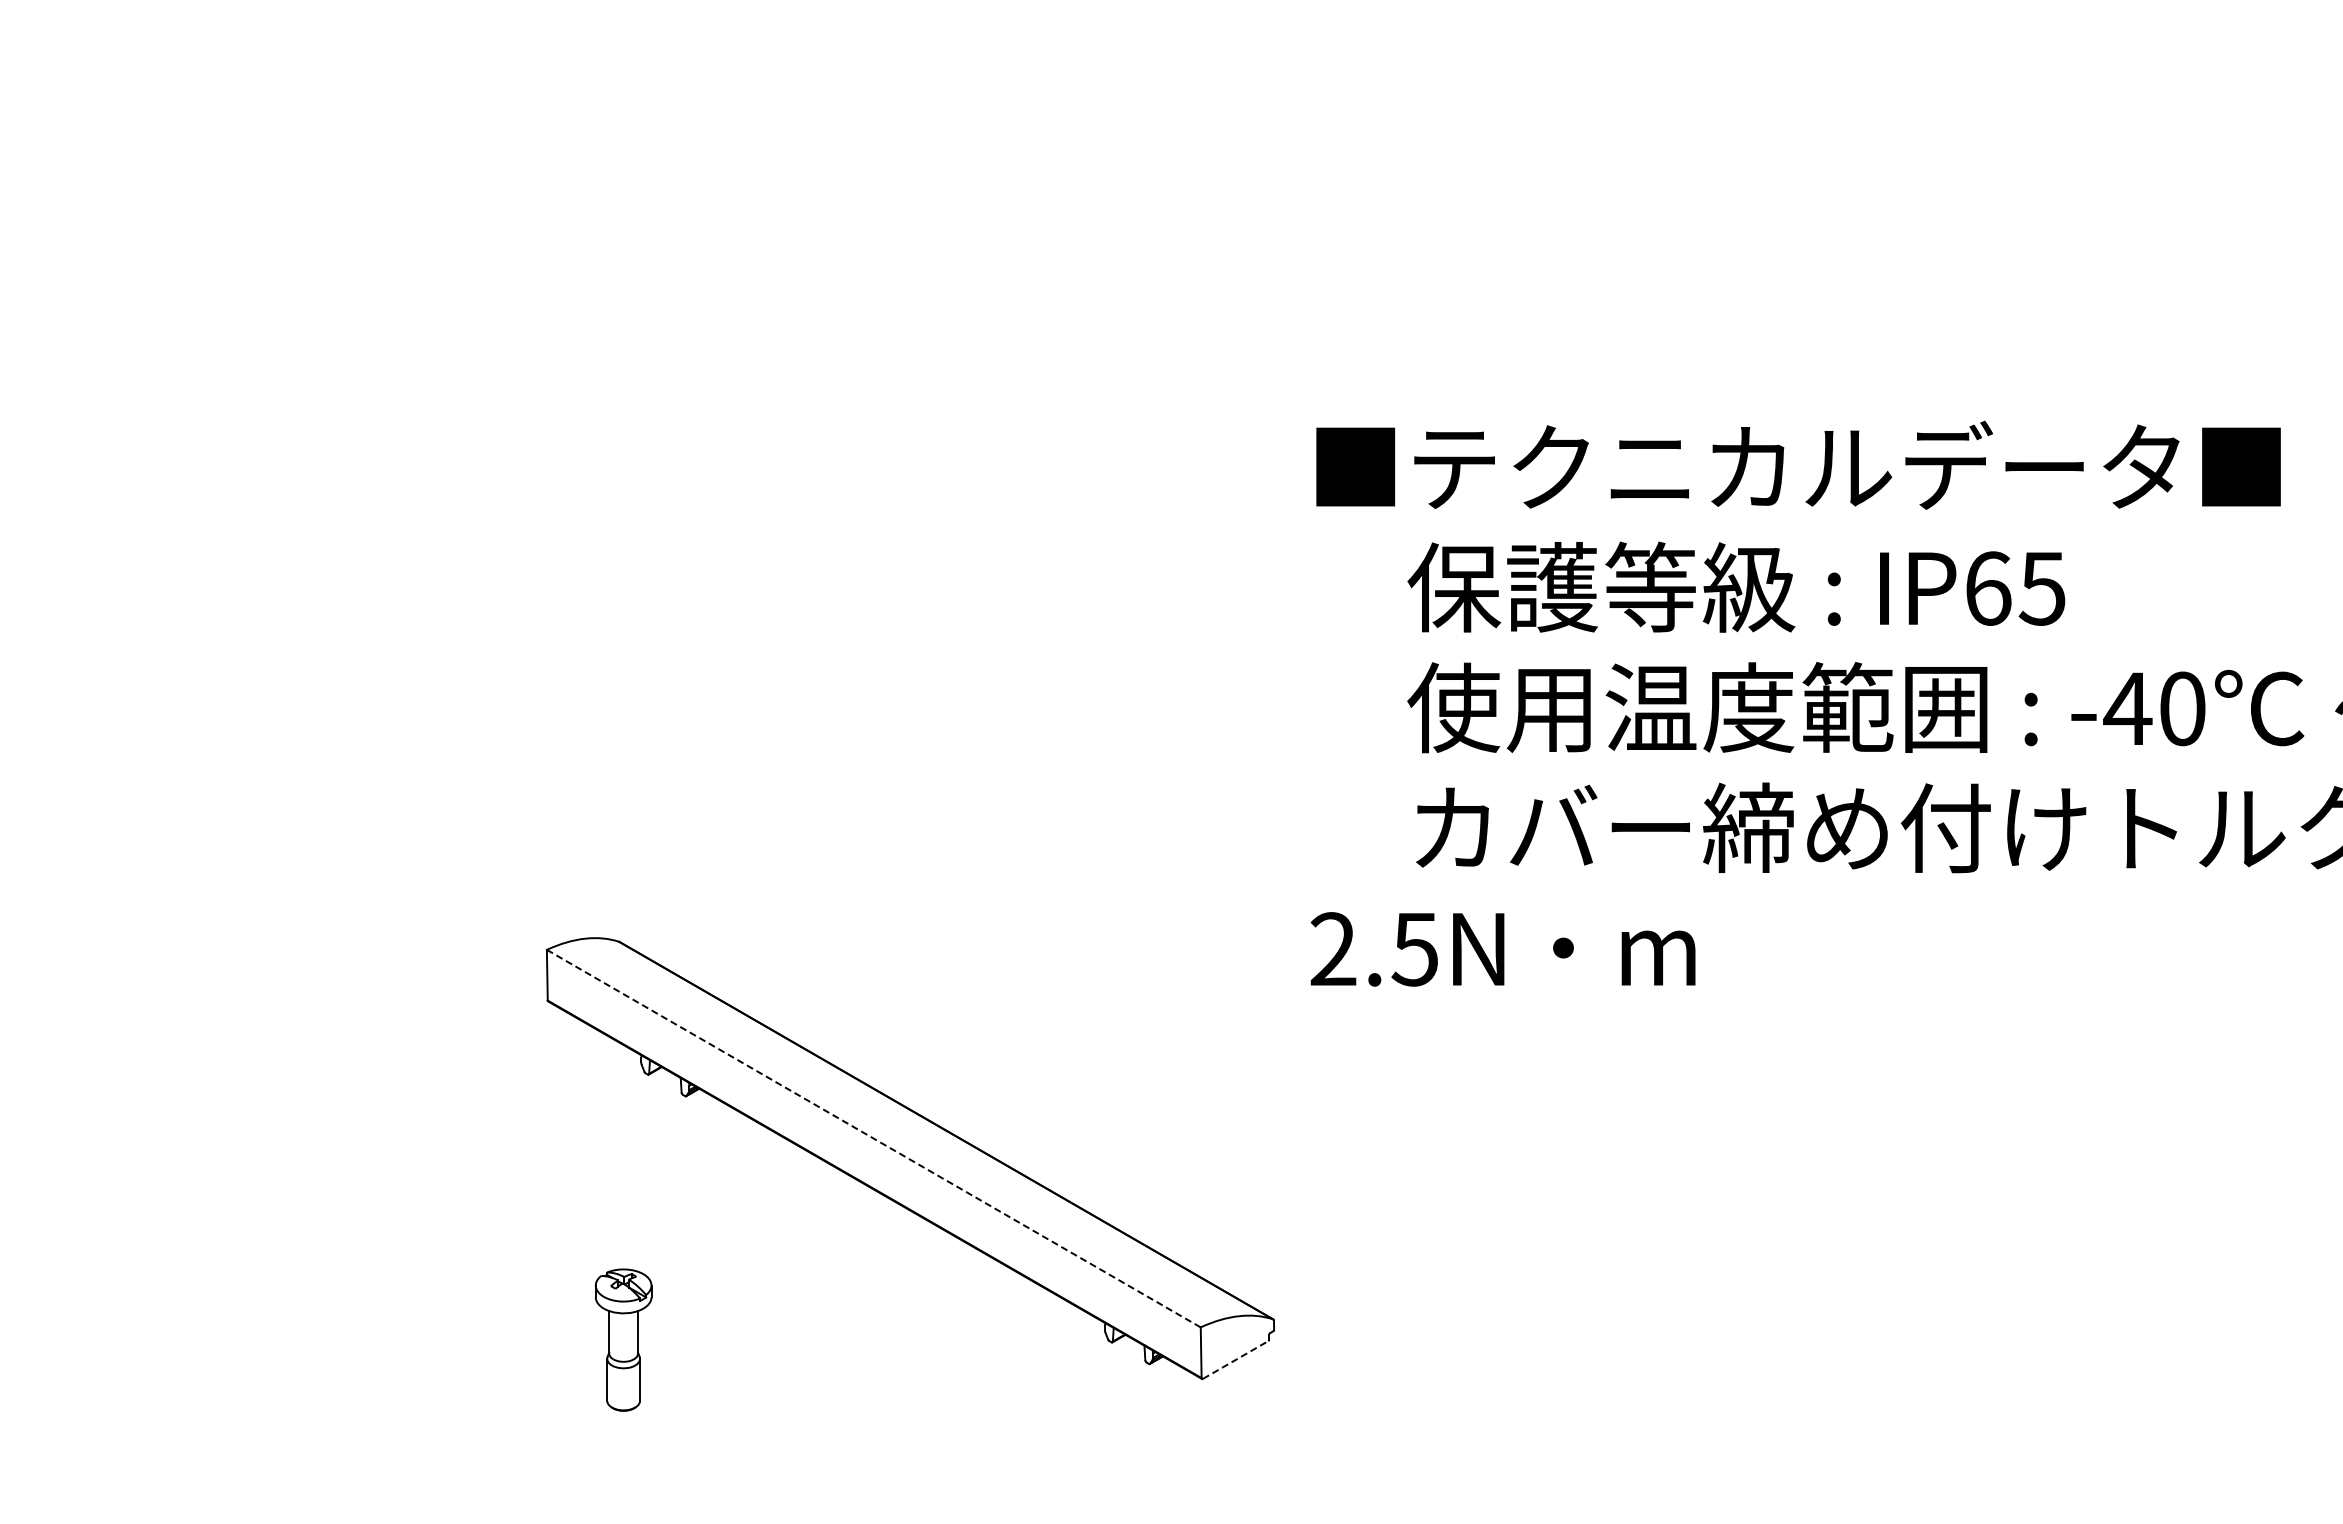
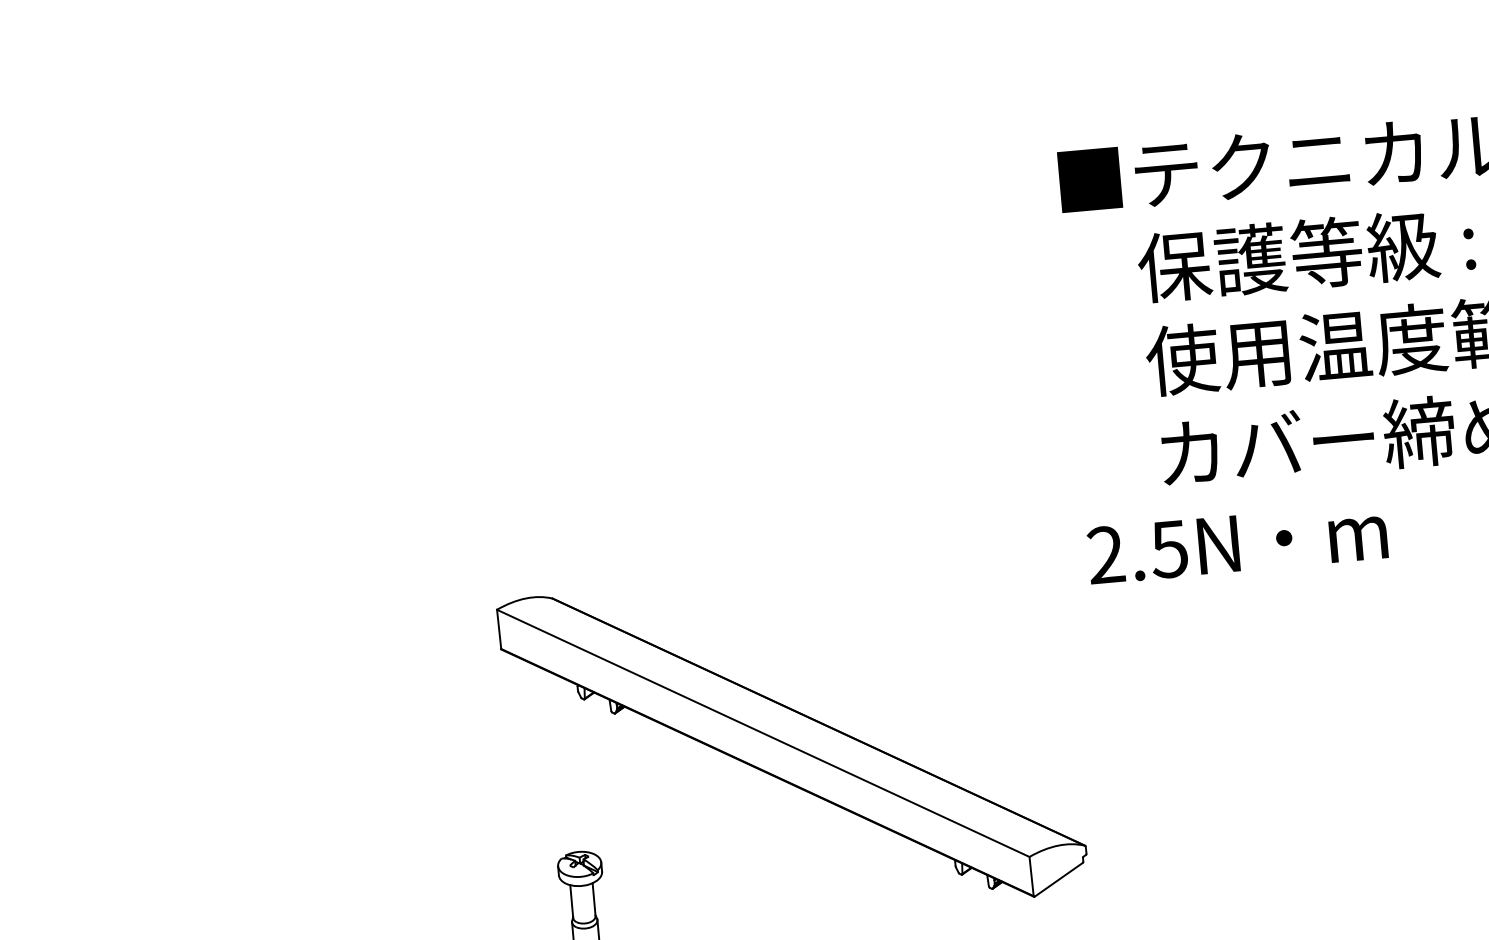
line: (873, 1138) -> (763, 733), dashed -> solid
line: (1235, 1360) -> (1058, 880), dashed -> solid

